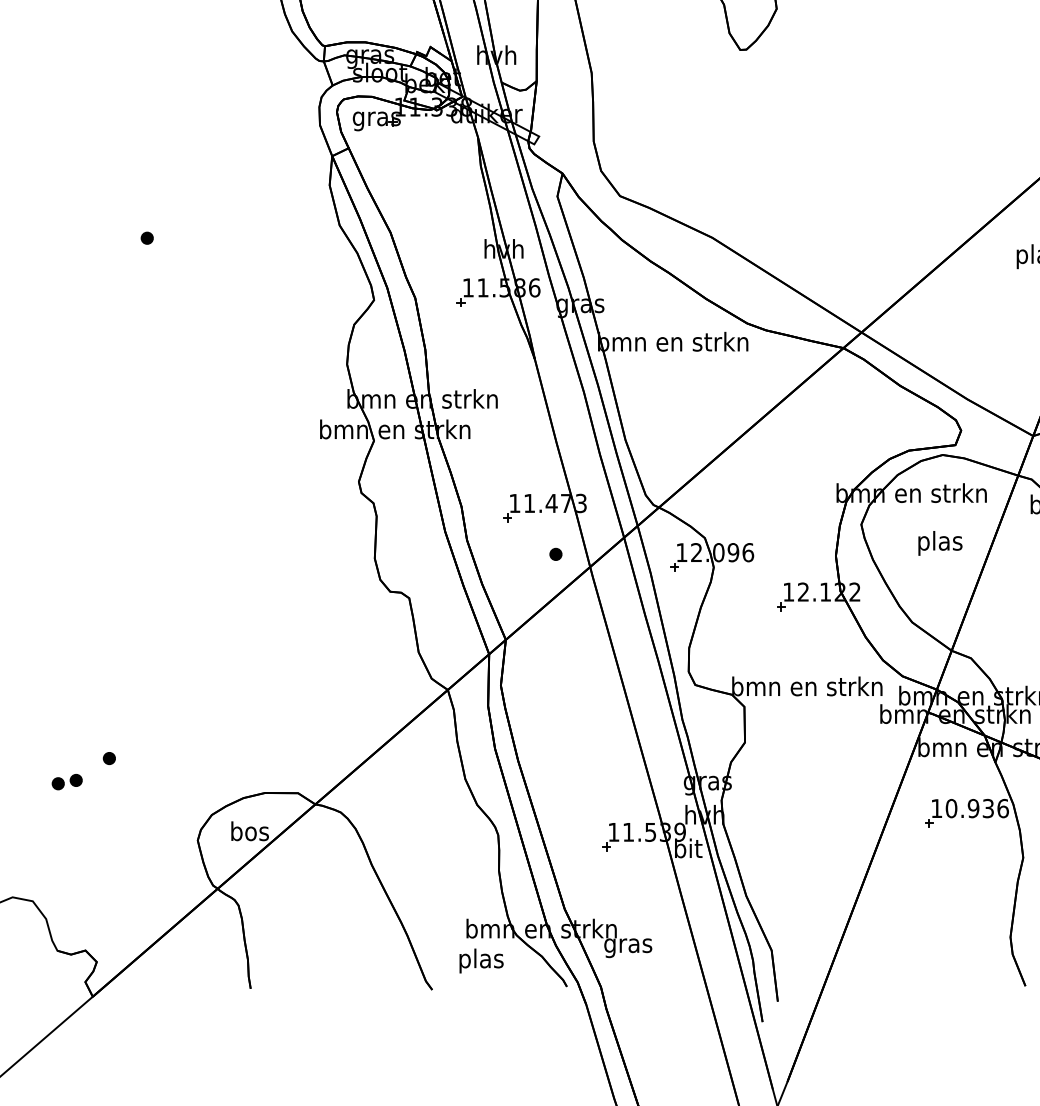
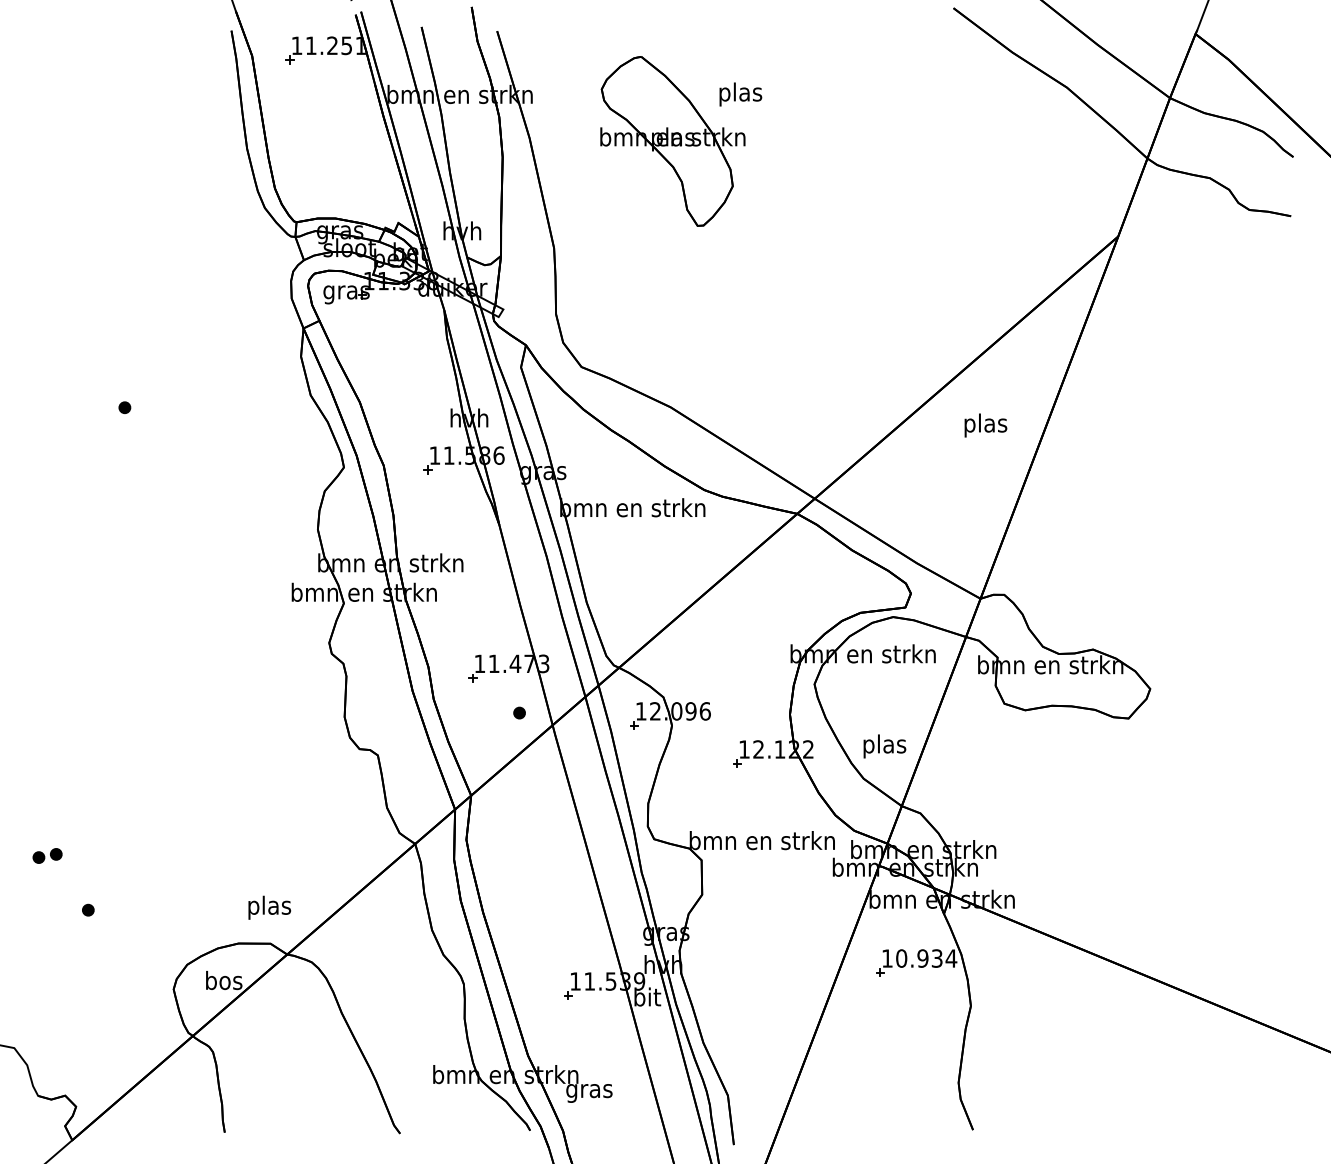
text: (939, 543) -> (884, 746), moved
part: (67, 781) -> (47, 855), moved
text: (1003, 808) -> (951, 958), 10.936 -> 10.934
text: (481, 960) -> (269, 907), moved

